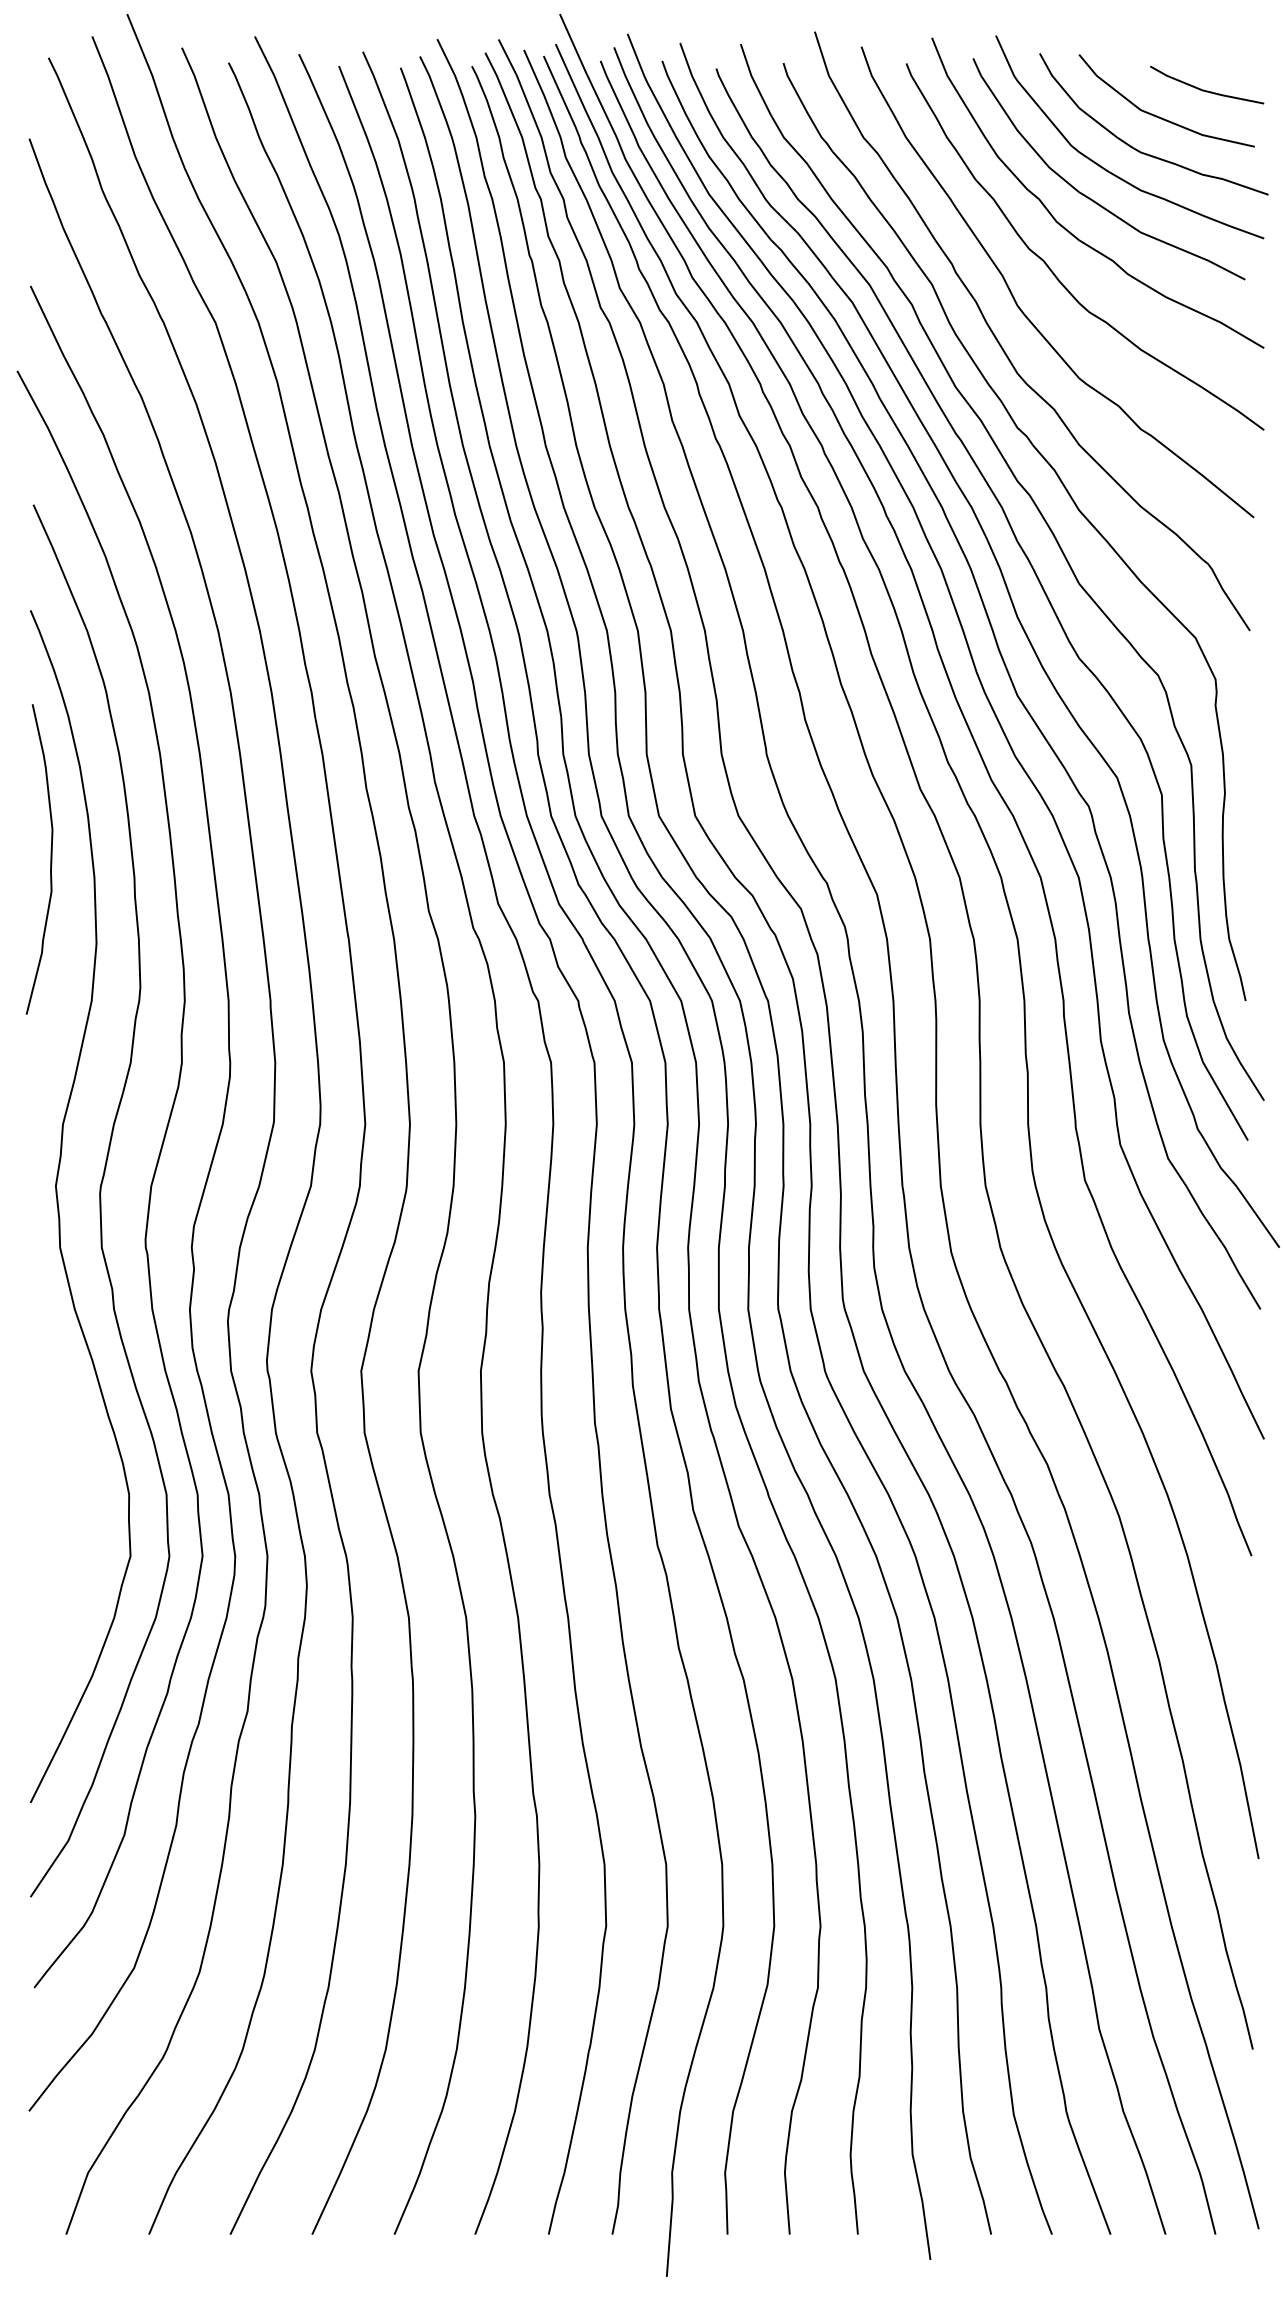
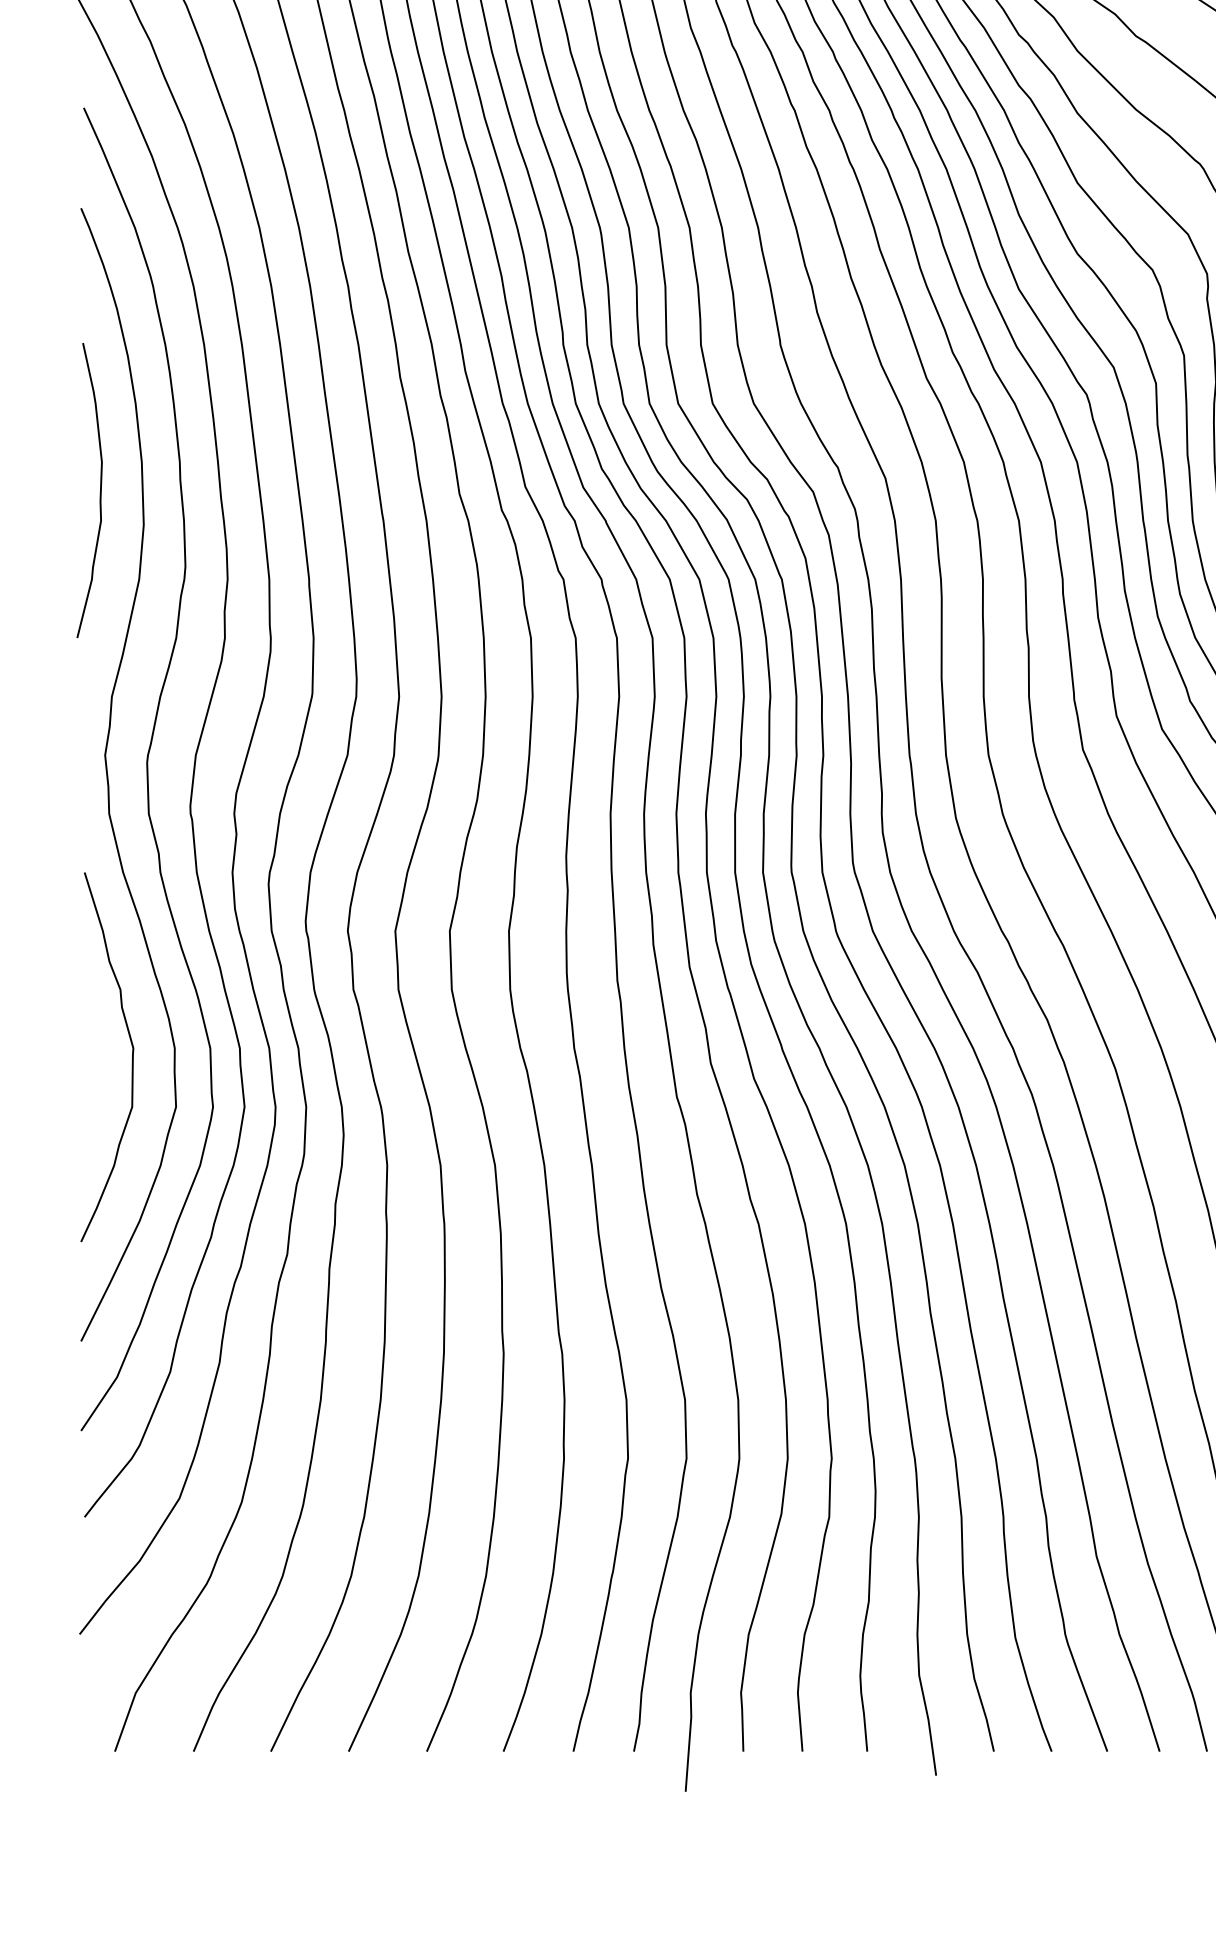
curve: (50, 859) -> (100, 490), moved
curve: (84, 1503) -> (132, 1056), added

